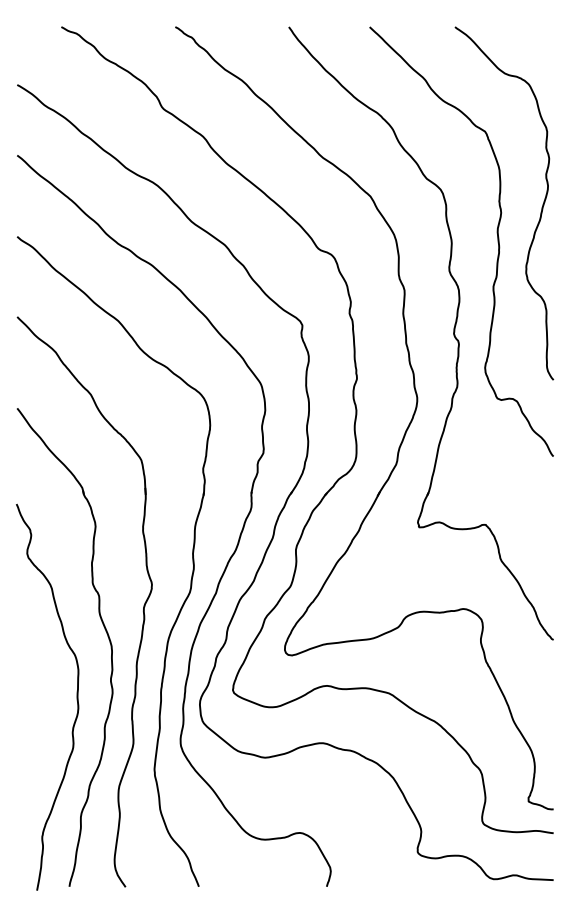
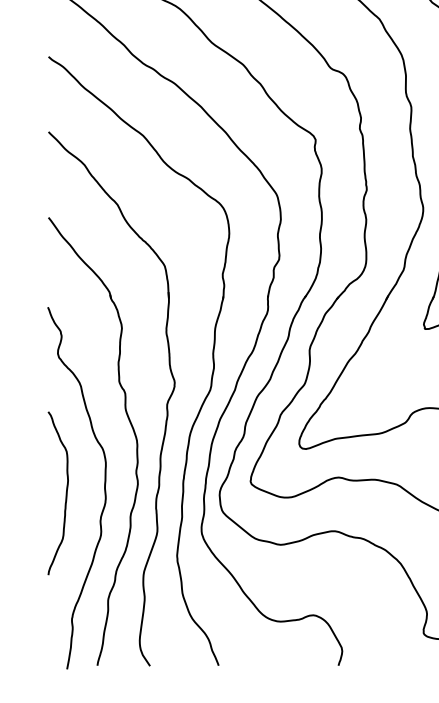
curve: (35, 702) -> (65, 493), added

